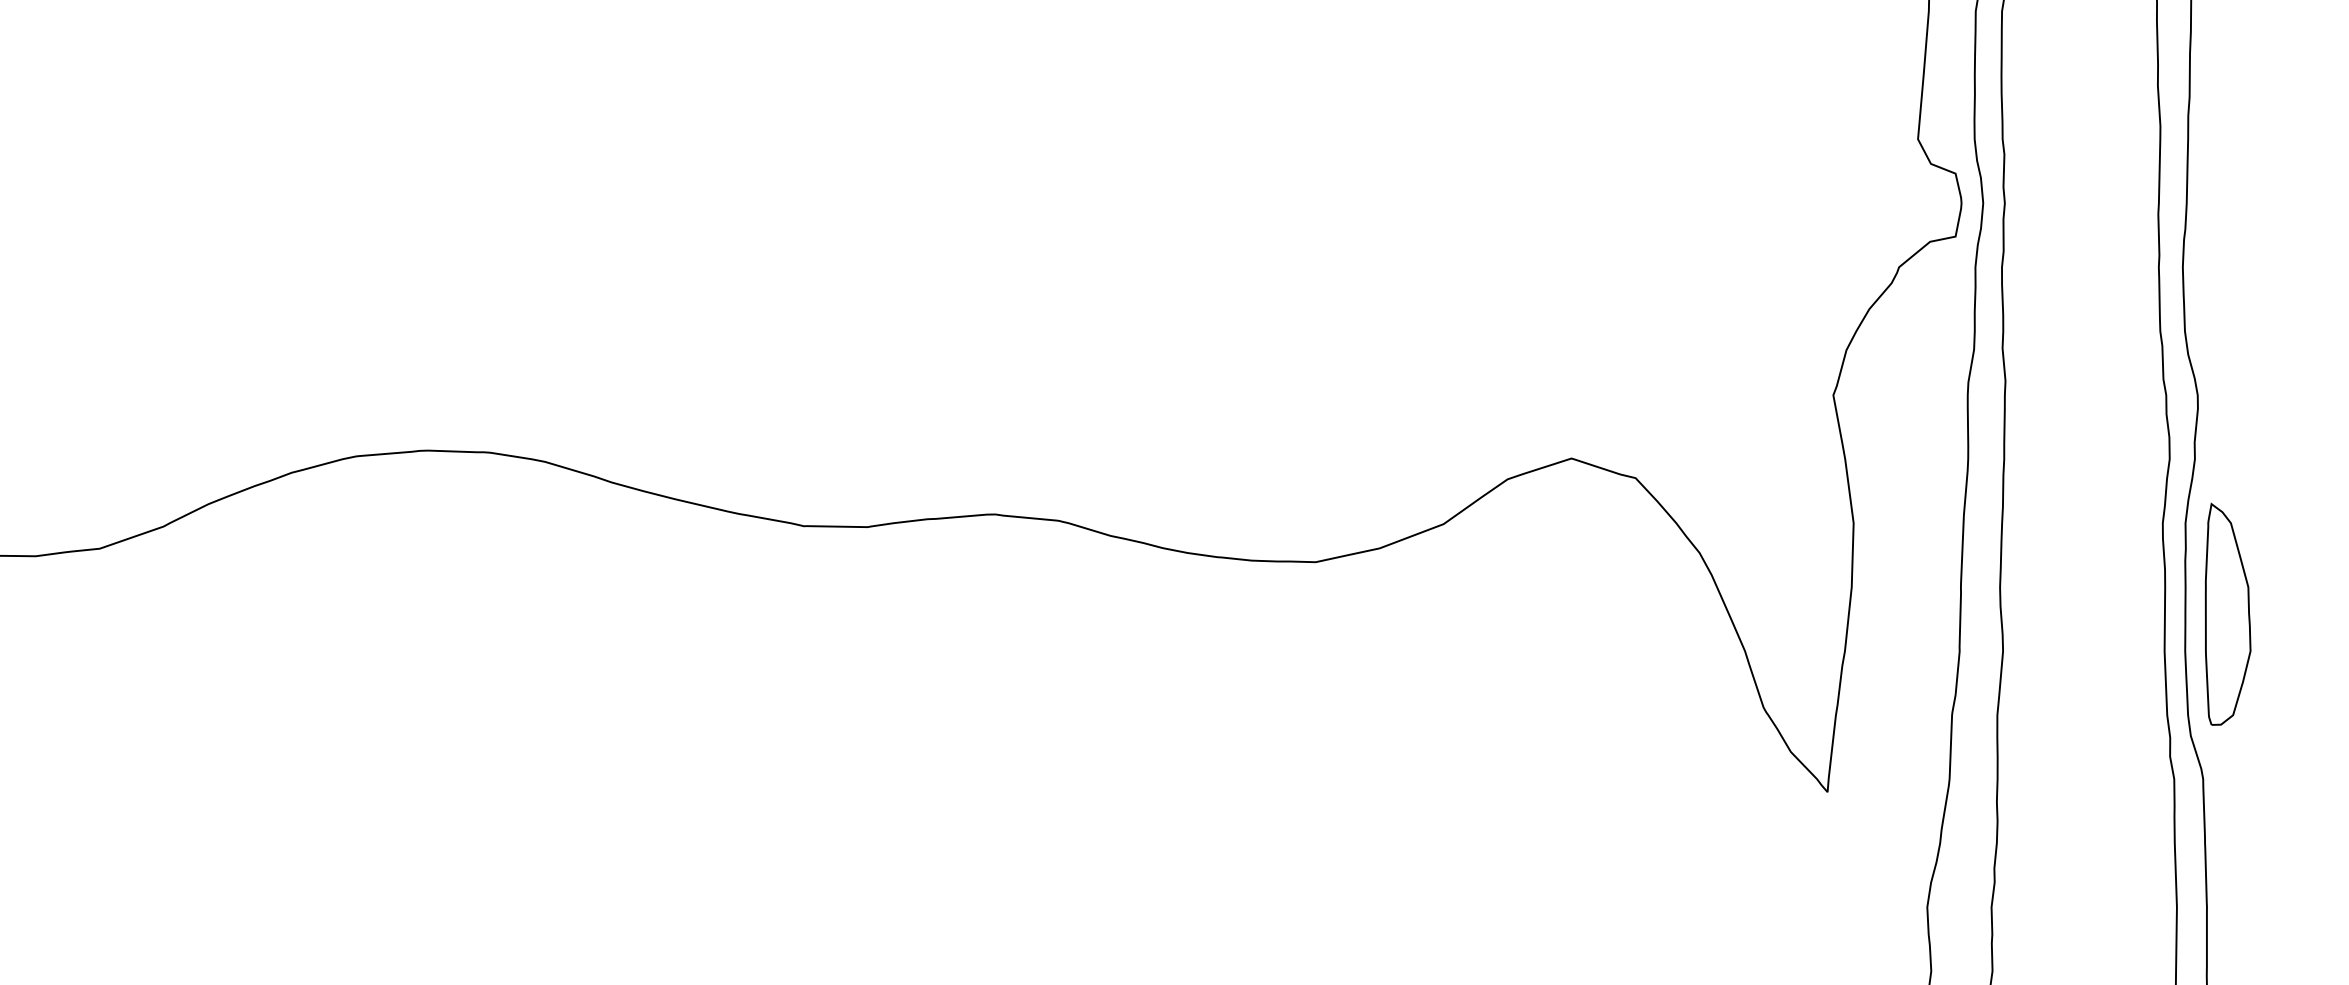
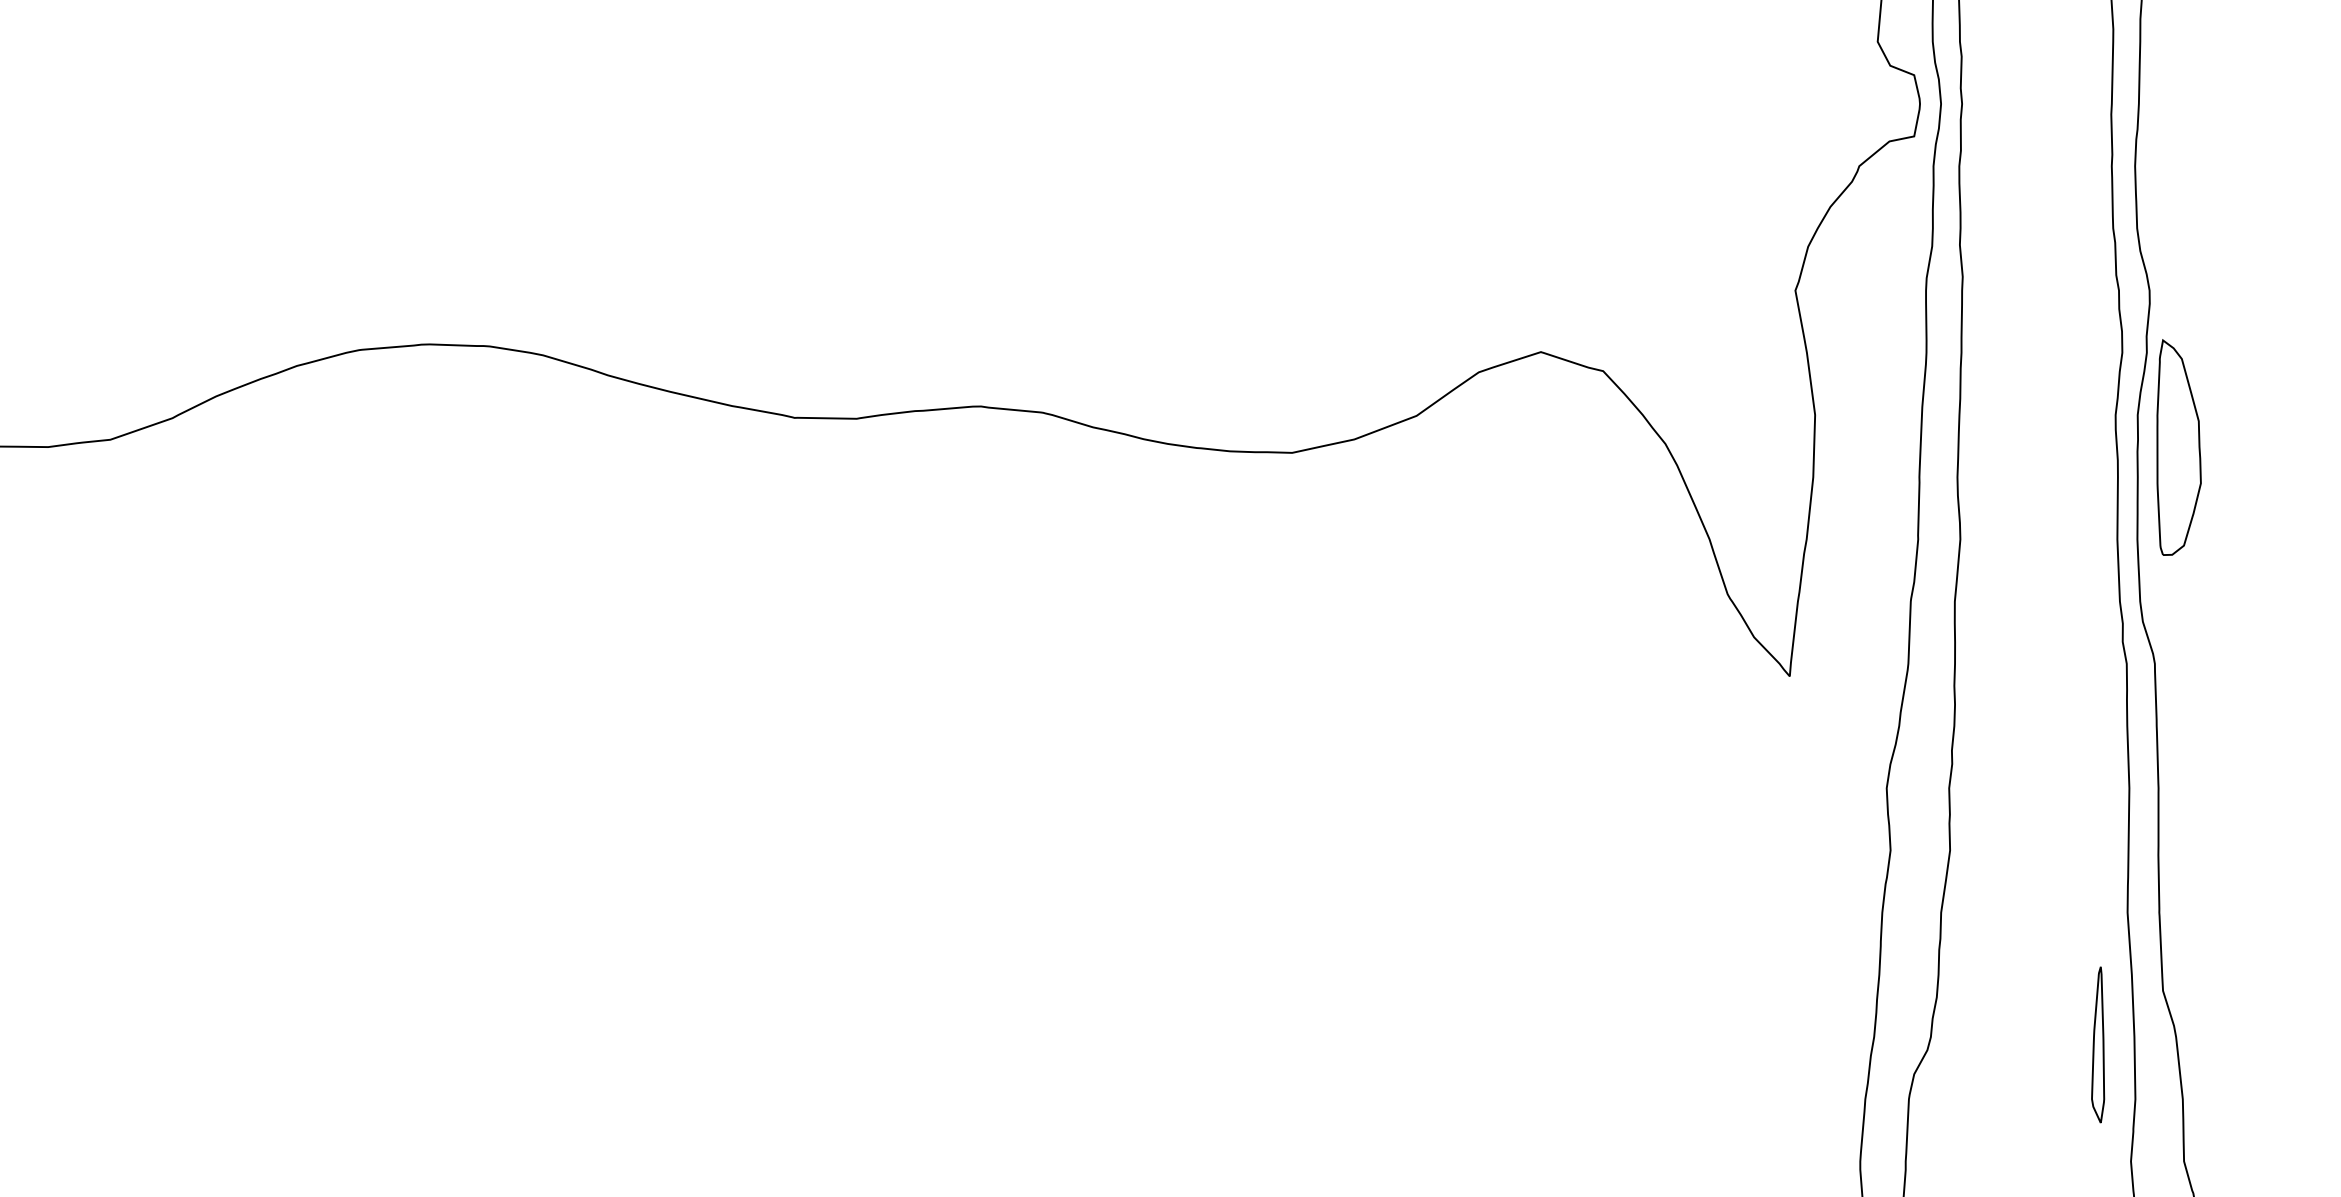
part: (2227, 614) -> (2178, 447), moved

